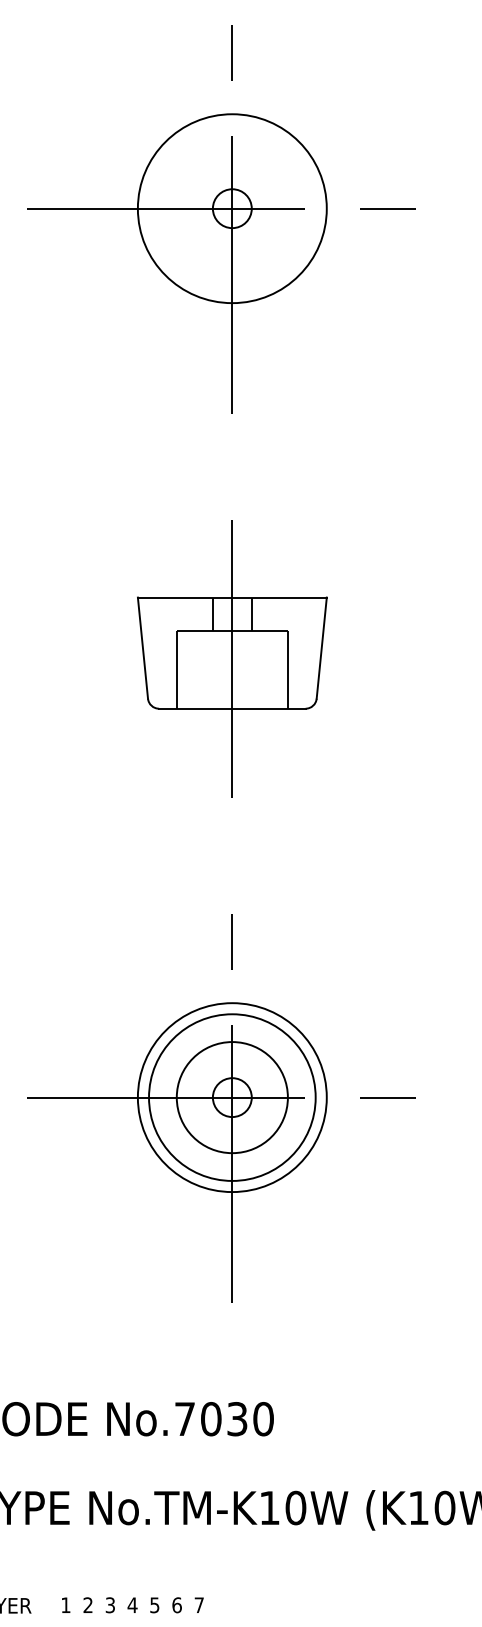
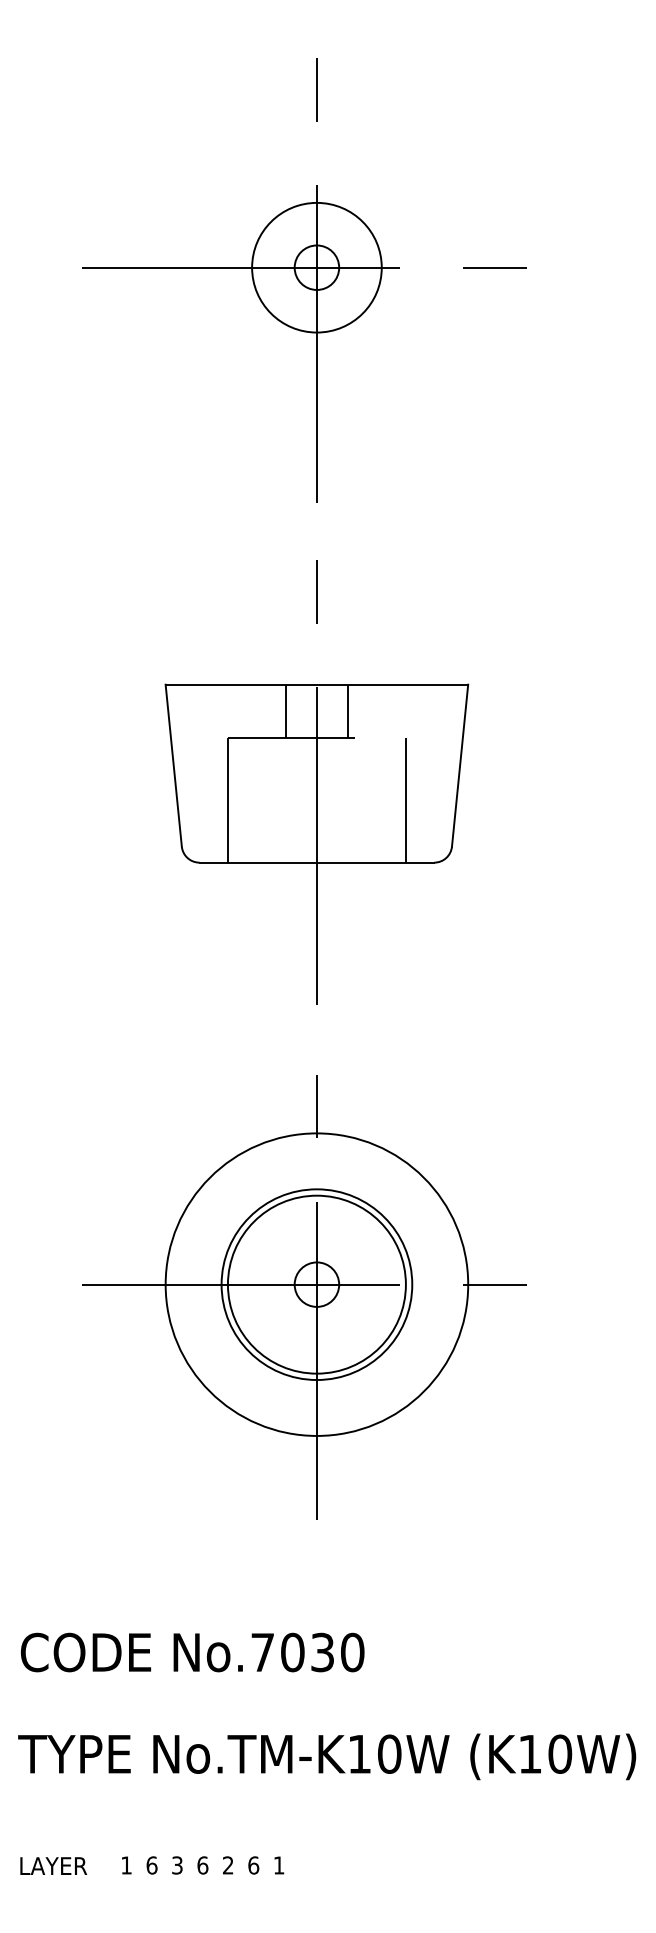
circle: (231, 208) -> (316, 267), size x0.6
part: (231, 658) -> (316, 782), size x1.4
circle: (231, 1097) -> (316, 1284), size x1.4
circle: (231, 1097) -> (316, 1284), size x1.4
text: (87, 1605) -> (151, 1865), 2 -> 6
text: (132, 1605) -> (202, 1865), 4 -> 6
text: (155, 1605) -> (228, 1865), 5 -> 2
text: (199, 1605) -> (279, 1865), 7 -> 1

